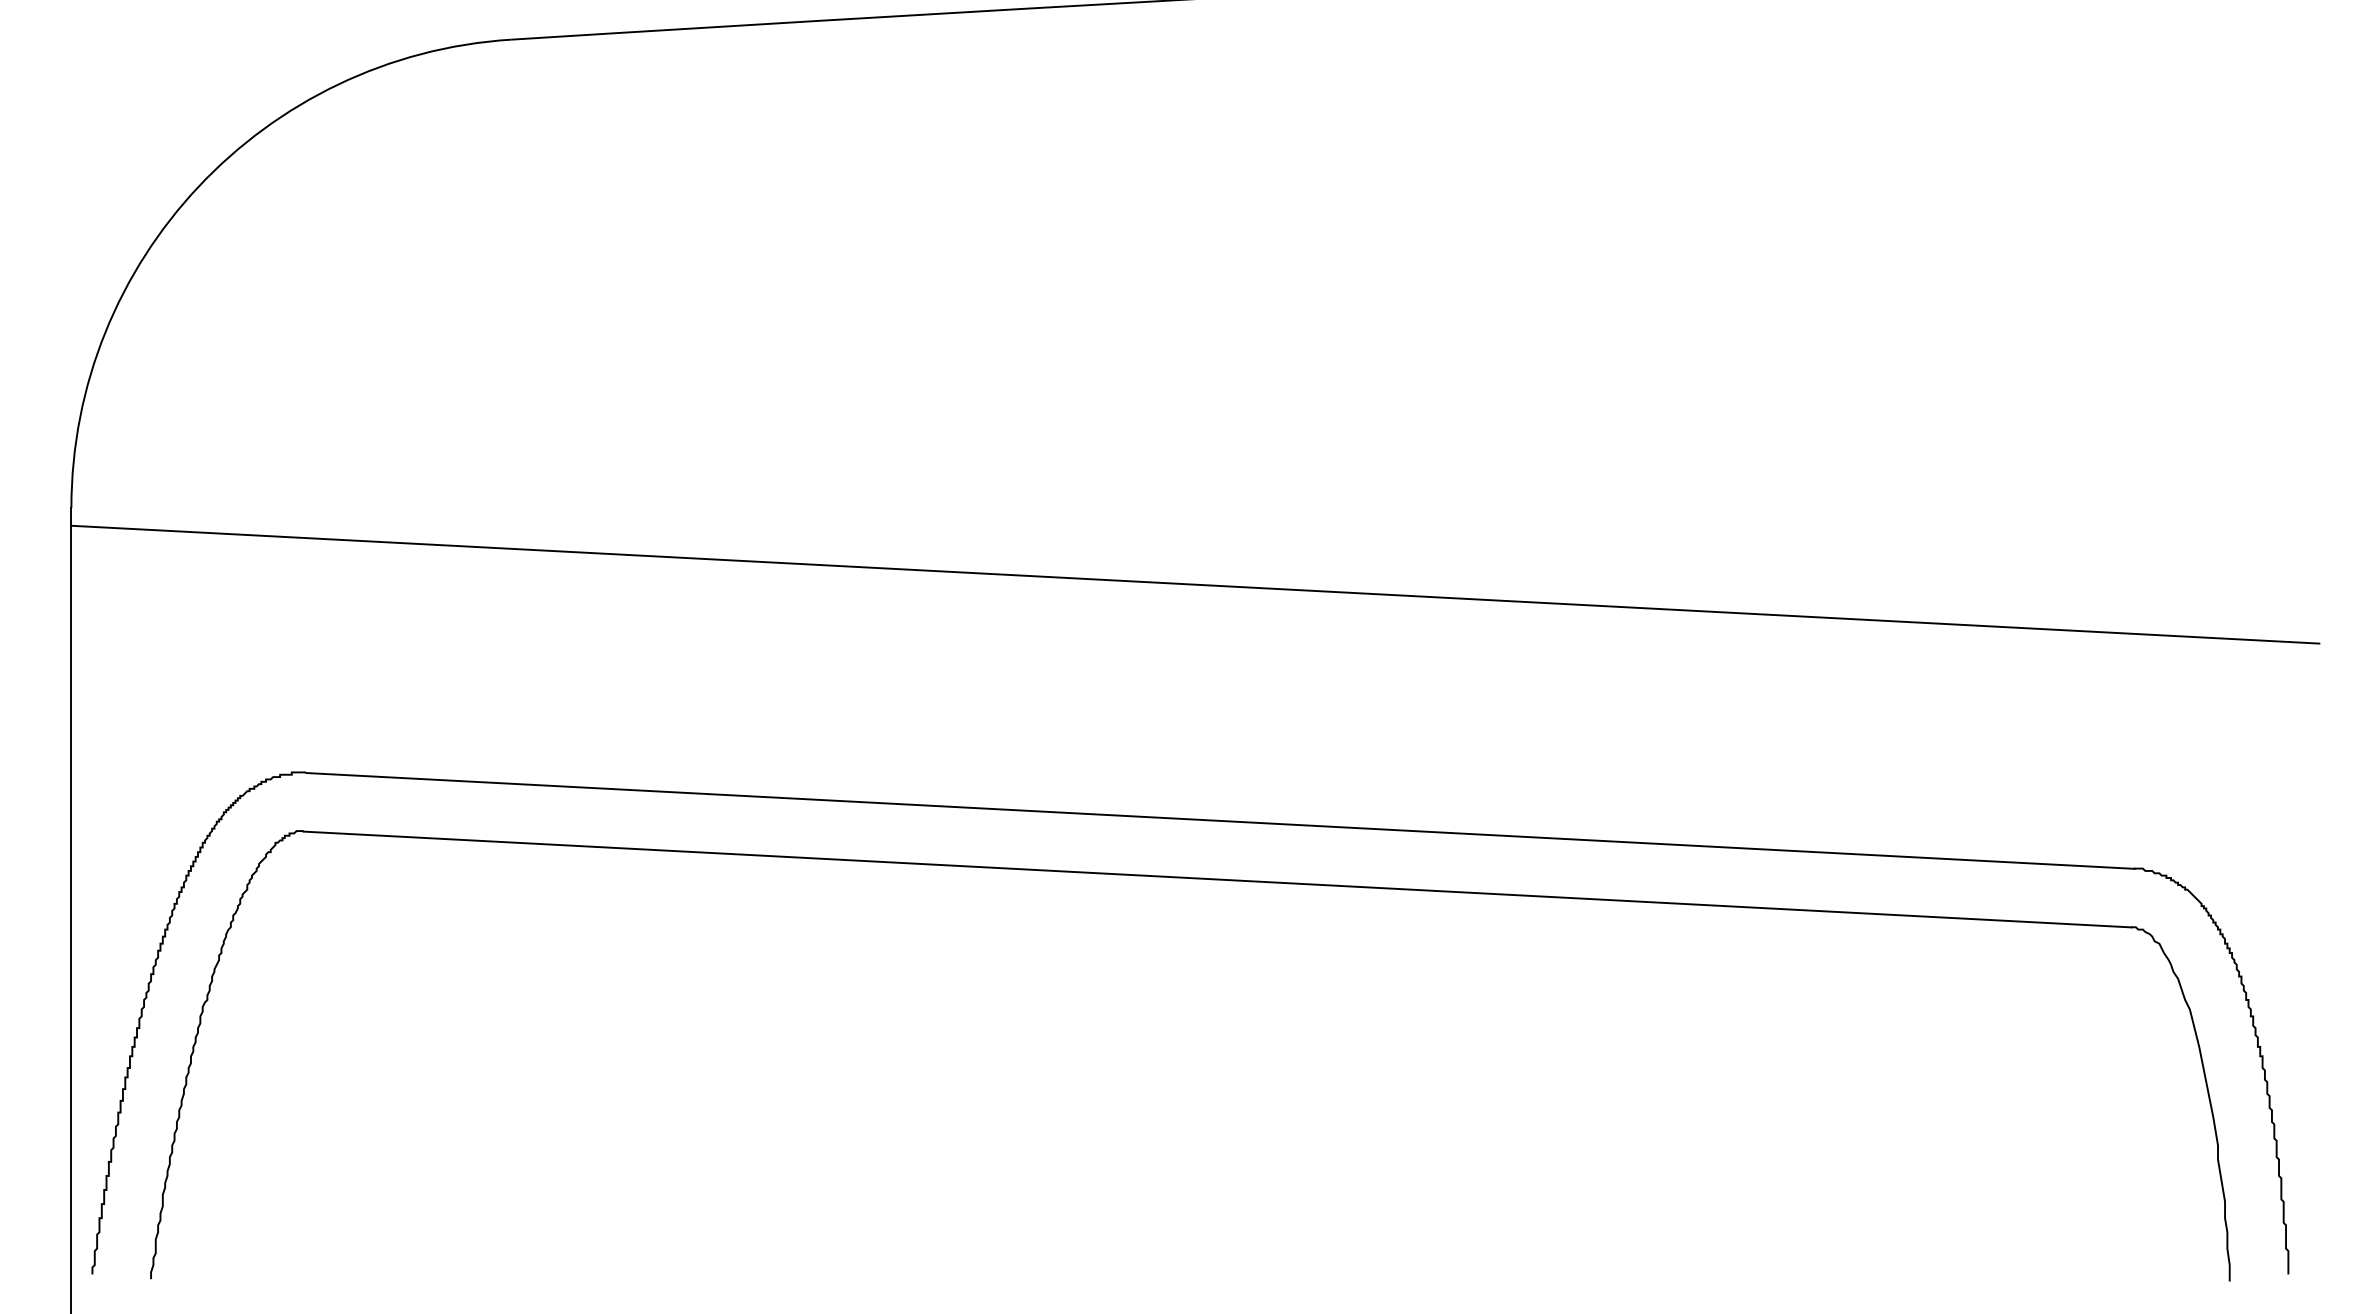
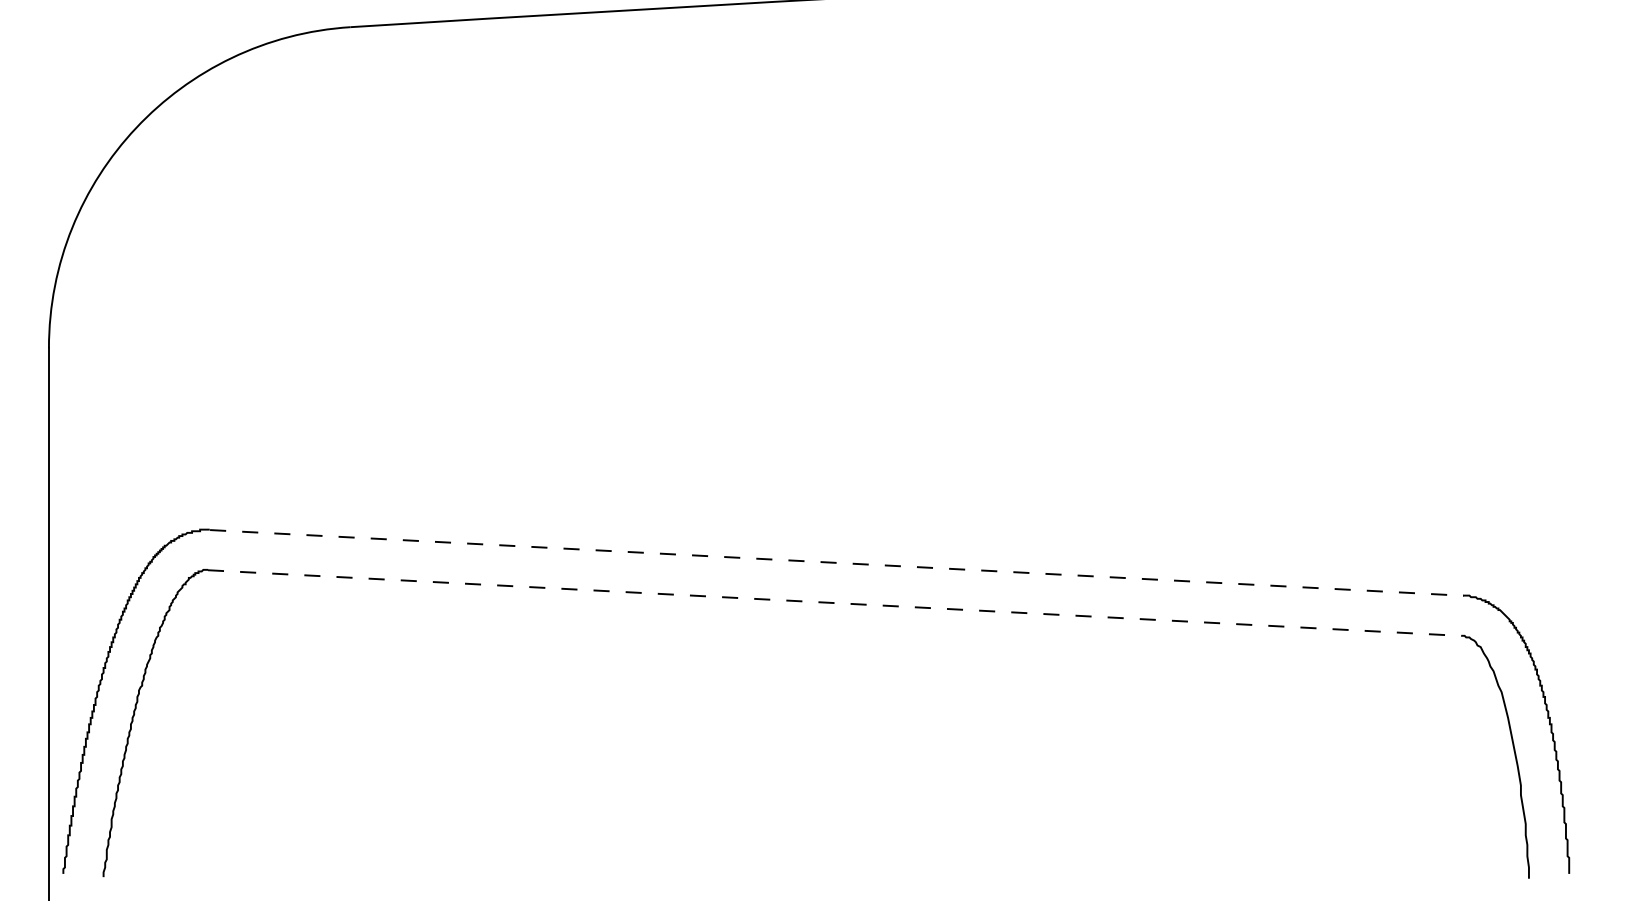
line: (1195, 584) -> (819, 400), removed
line: (1219, 820) -> (836, 562), solid -> dashed
line: (1216, 880) -> (834, 603), solid -> dashed

